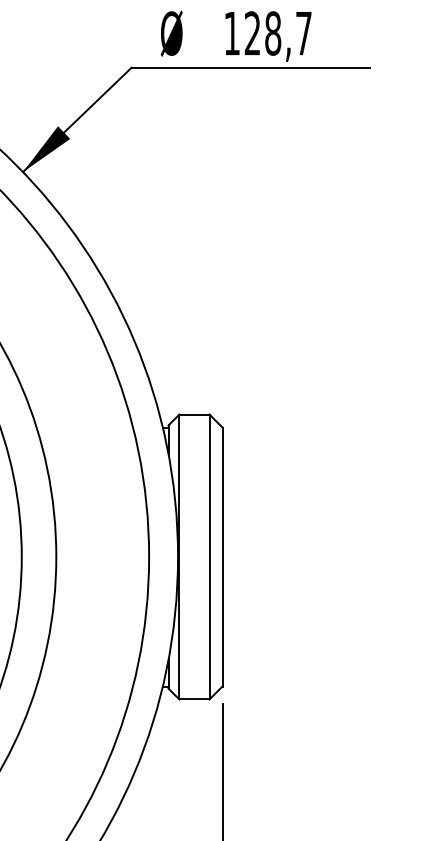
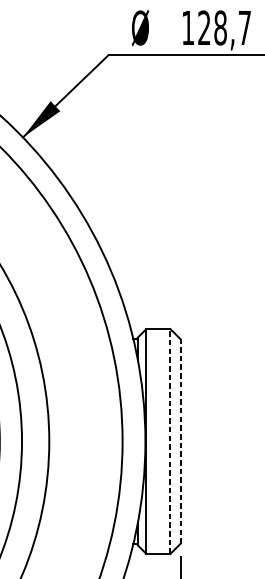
line: (209, 556) -> (170, 441), solid -> dashed
line: (222, 556) -> (180, 441), solid -> dashed

